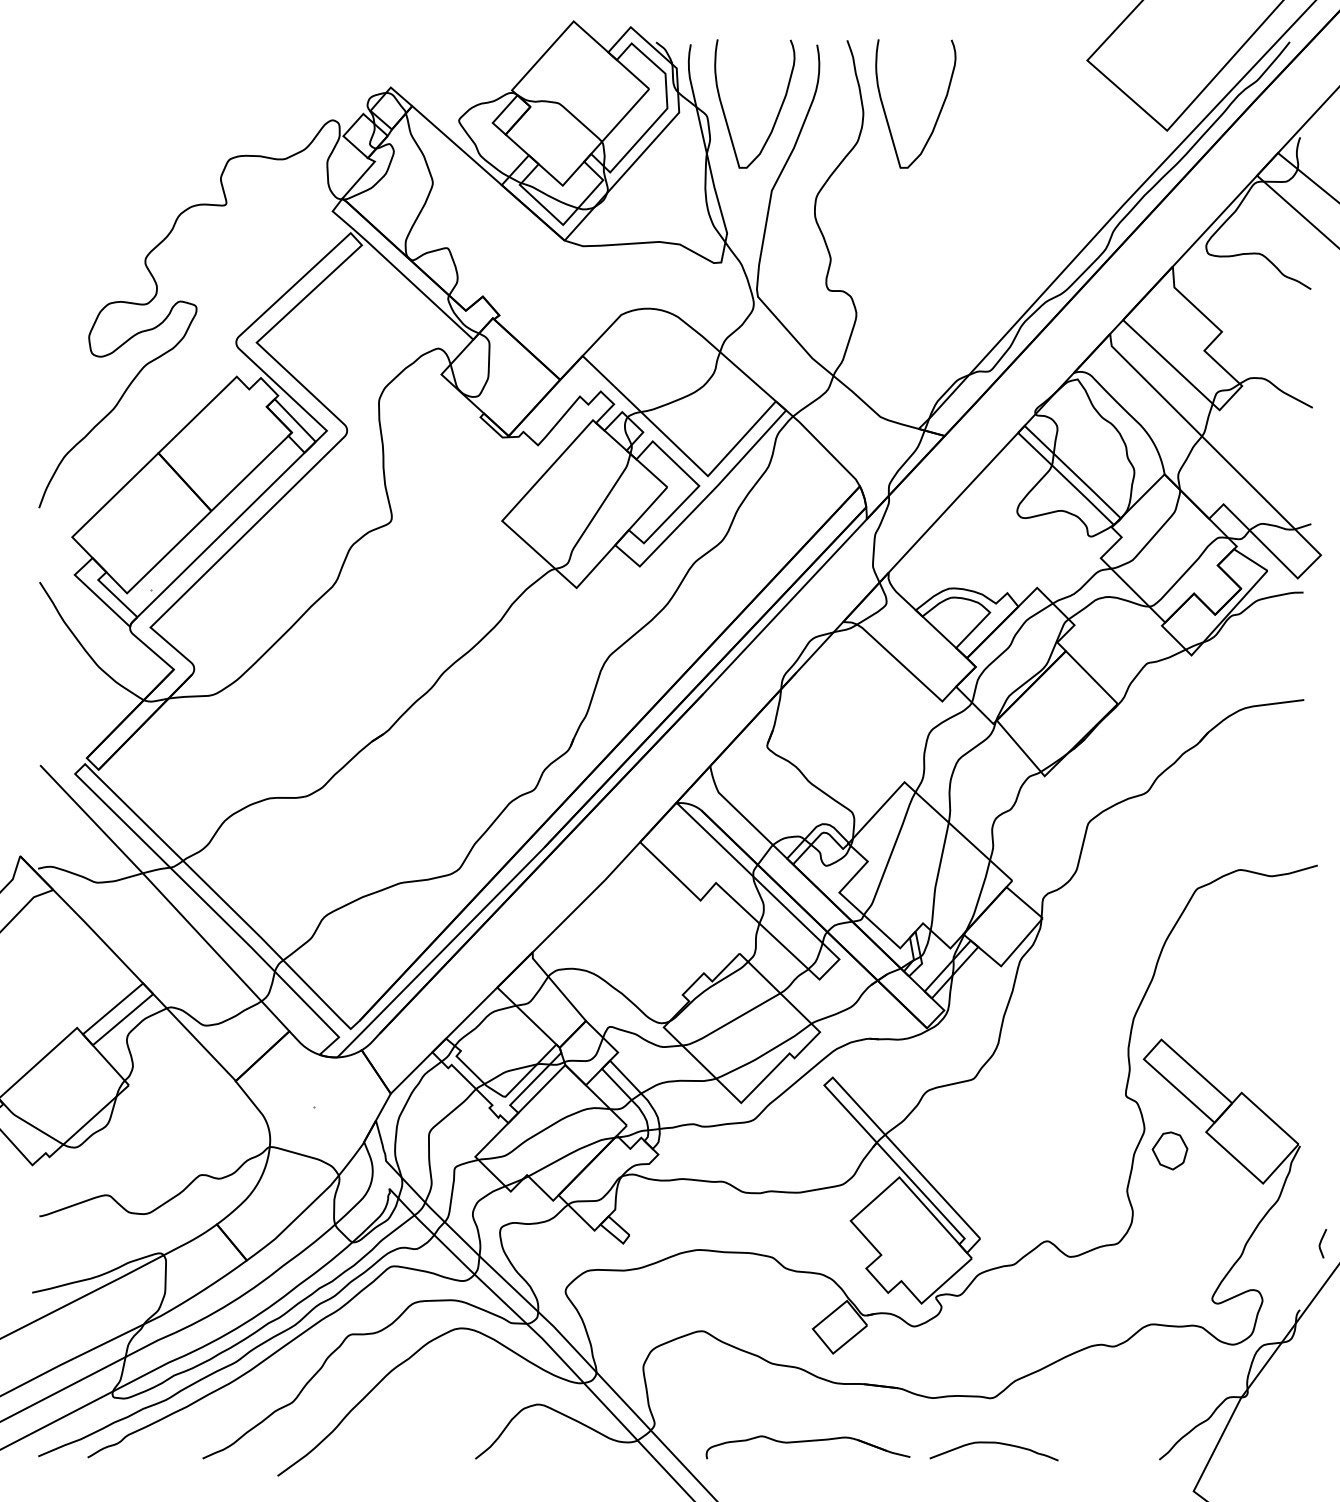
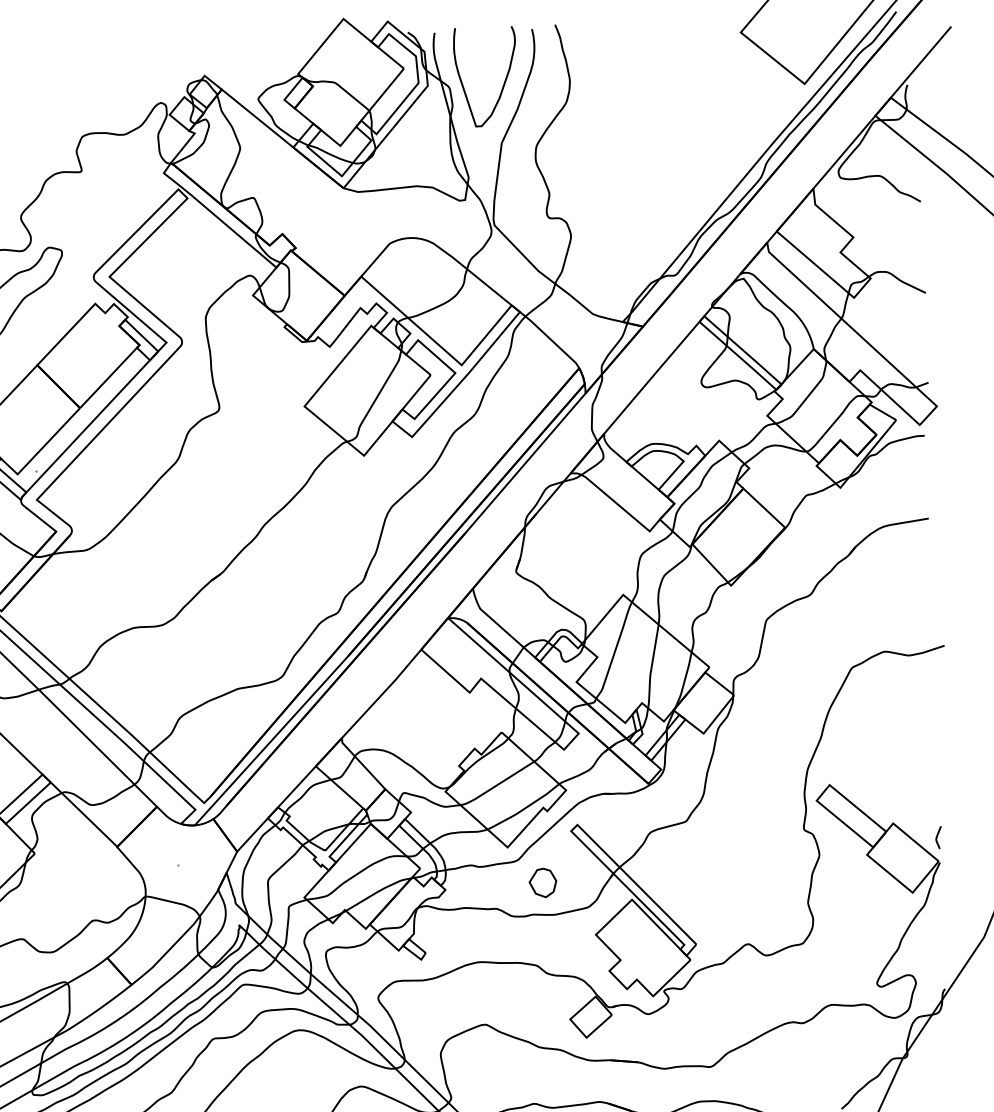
curve: (938, 113) -> (627, 78), removed
part: (1169, 1150) -> (542, 882), moved
curve: (1321, 1243) -> (937, 837), moved

